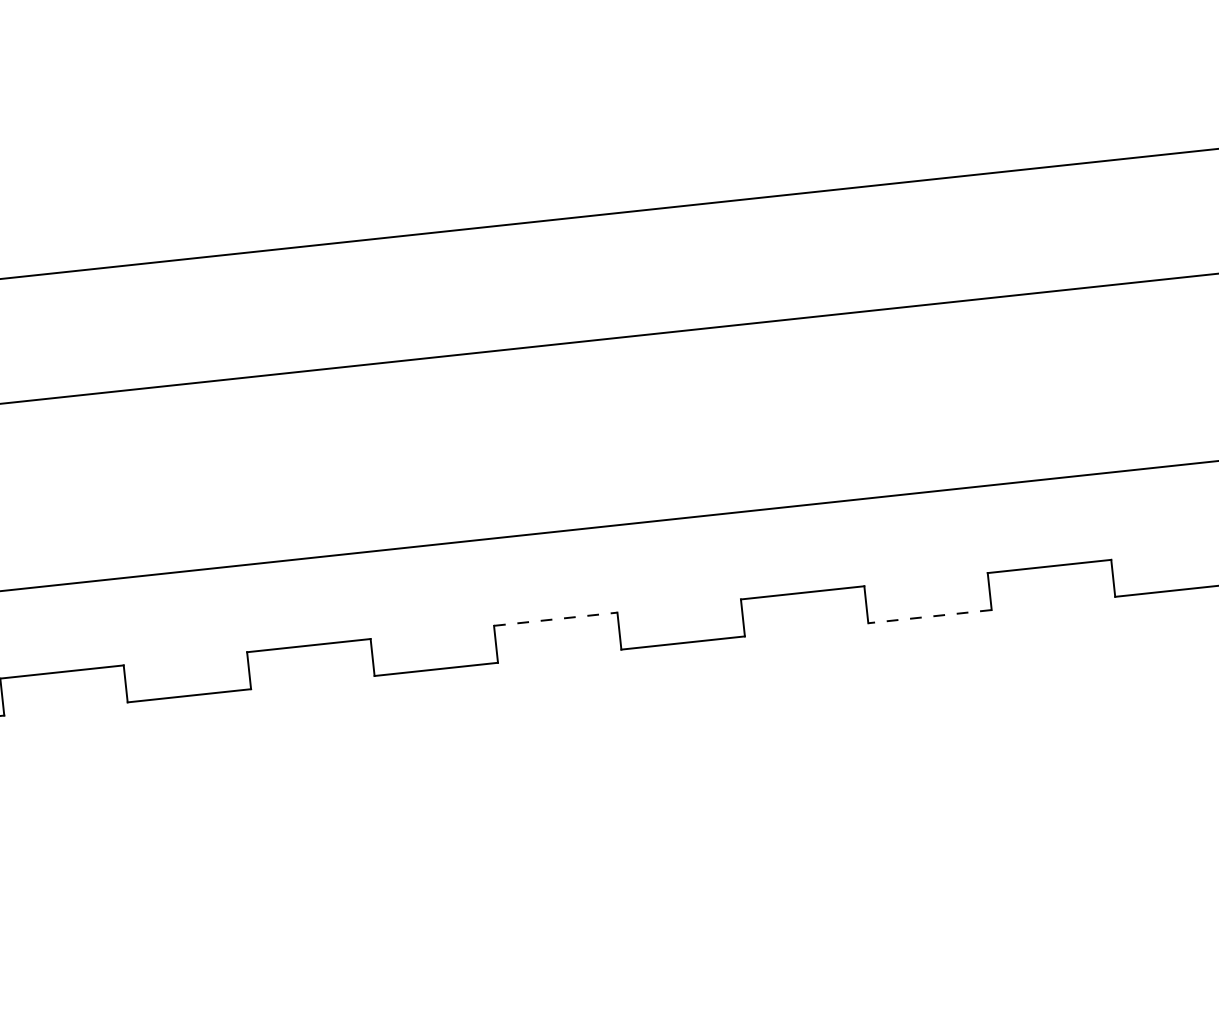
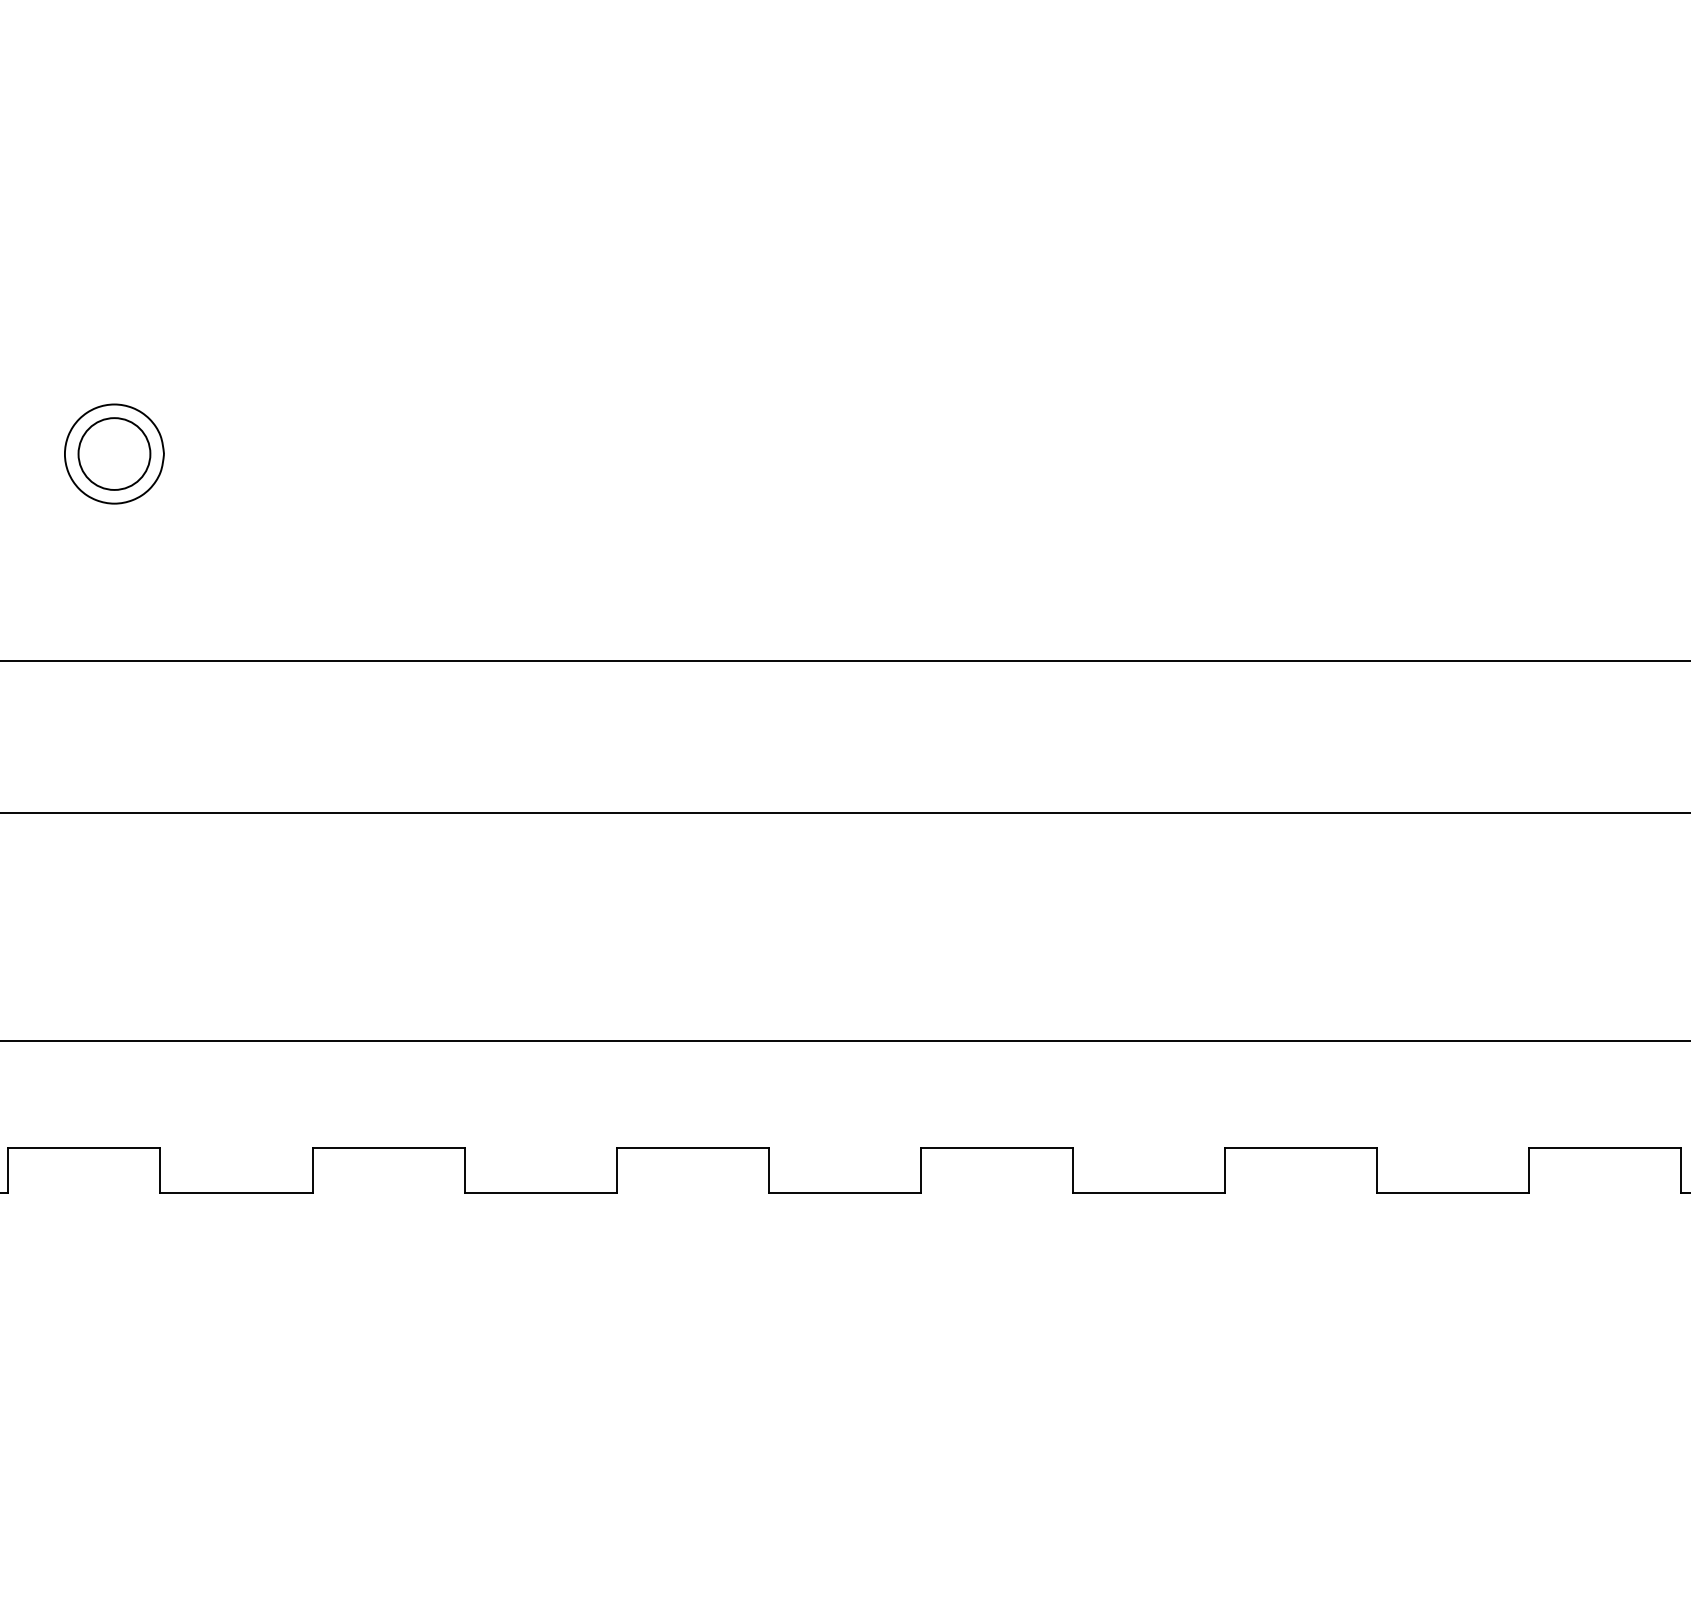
line: (929, 616) -> (1452, 1193), dashed -> solid
line: (556, 618) -> (997, 1147), dashed -> solid

